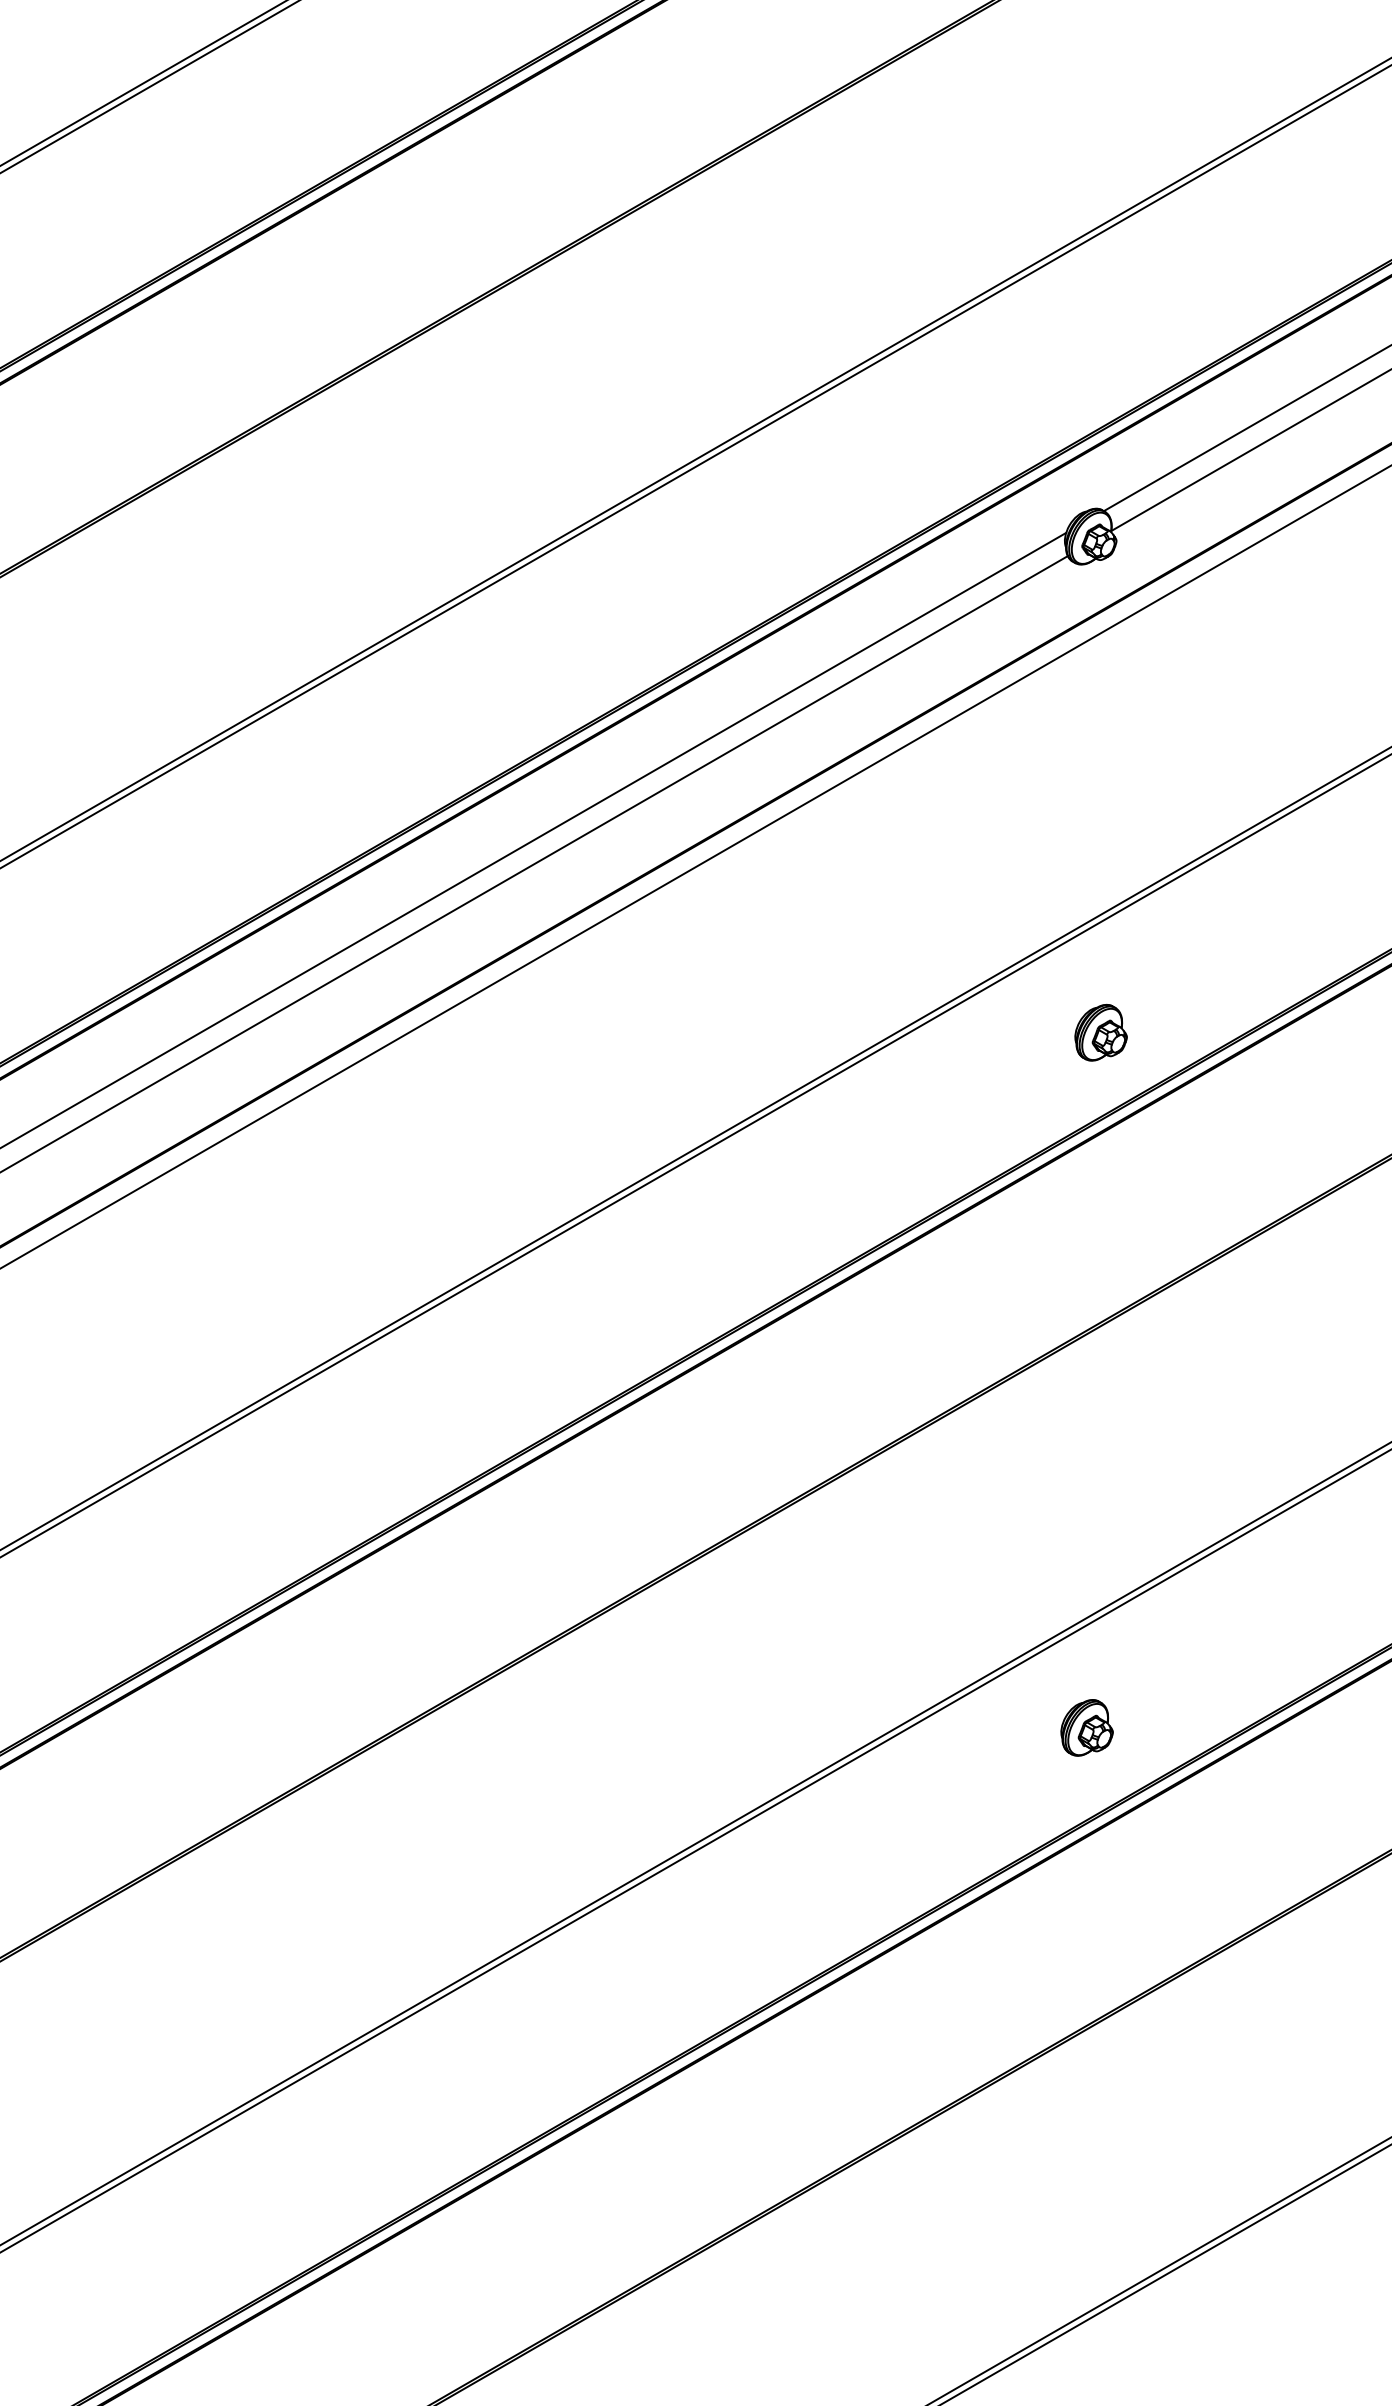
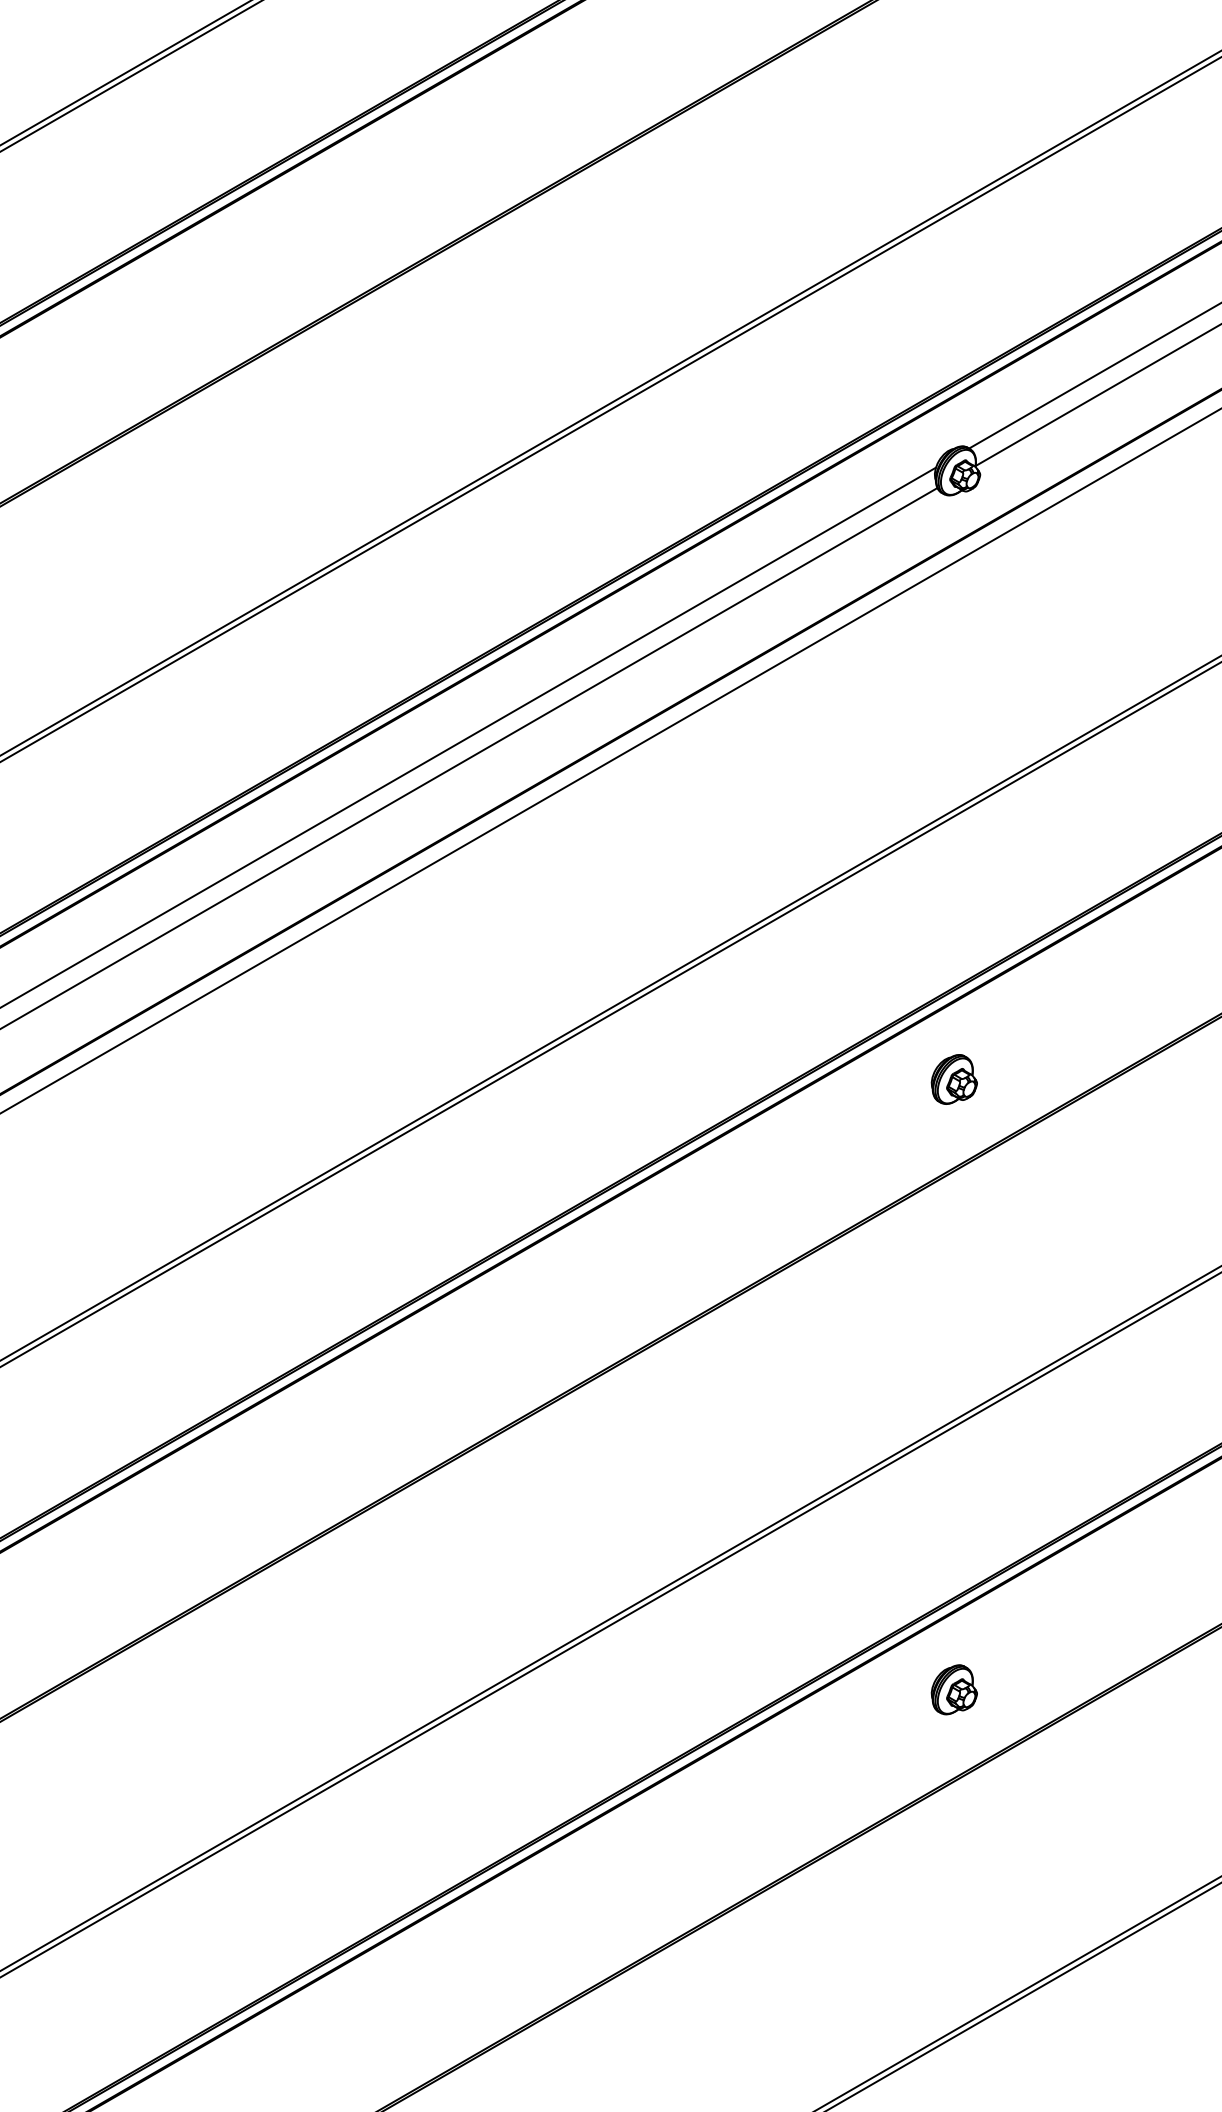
part: (1100, 1032) -> (953, 1079), moved
part: (1086, 1727) -> (953, 1689), moved

